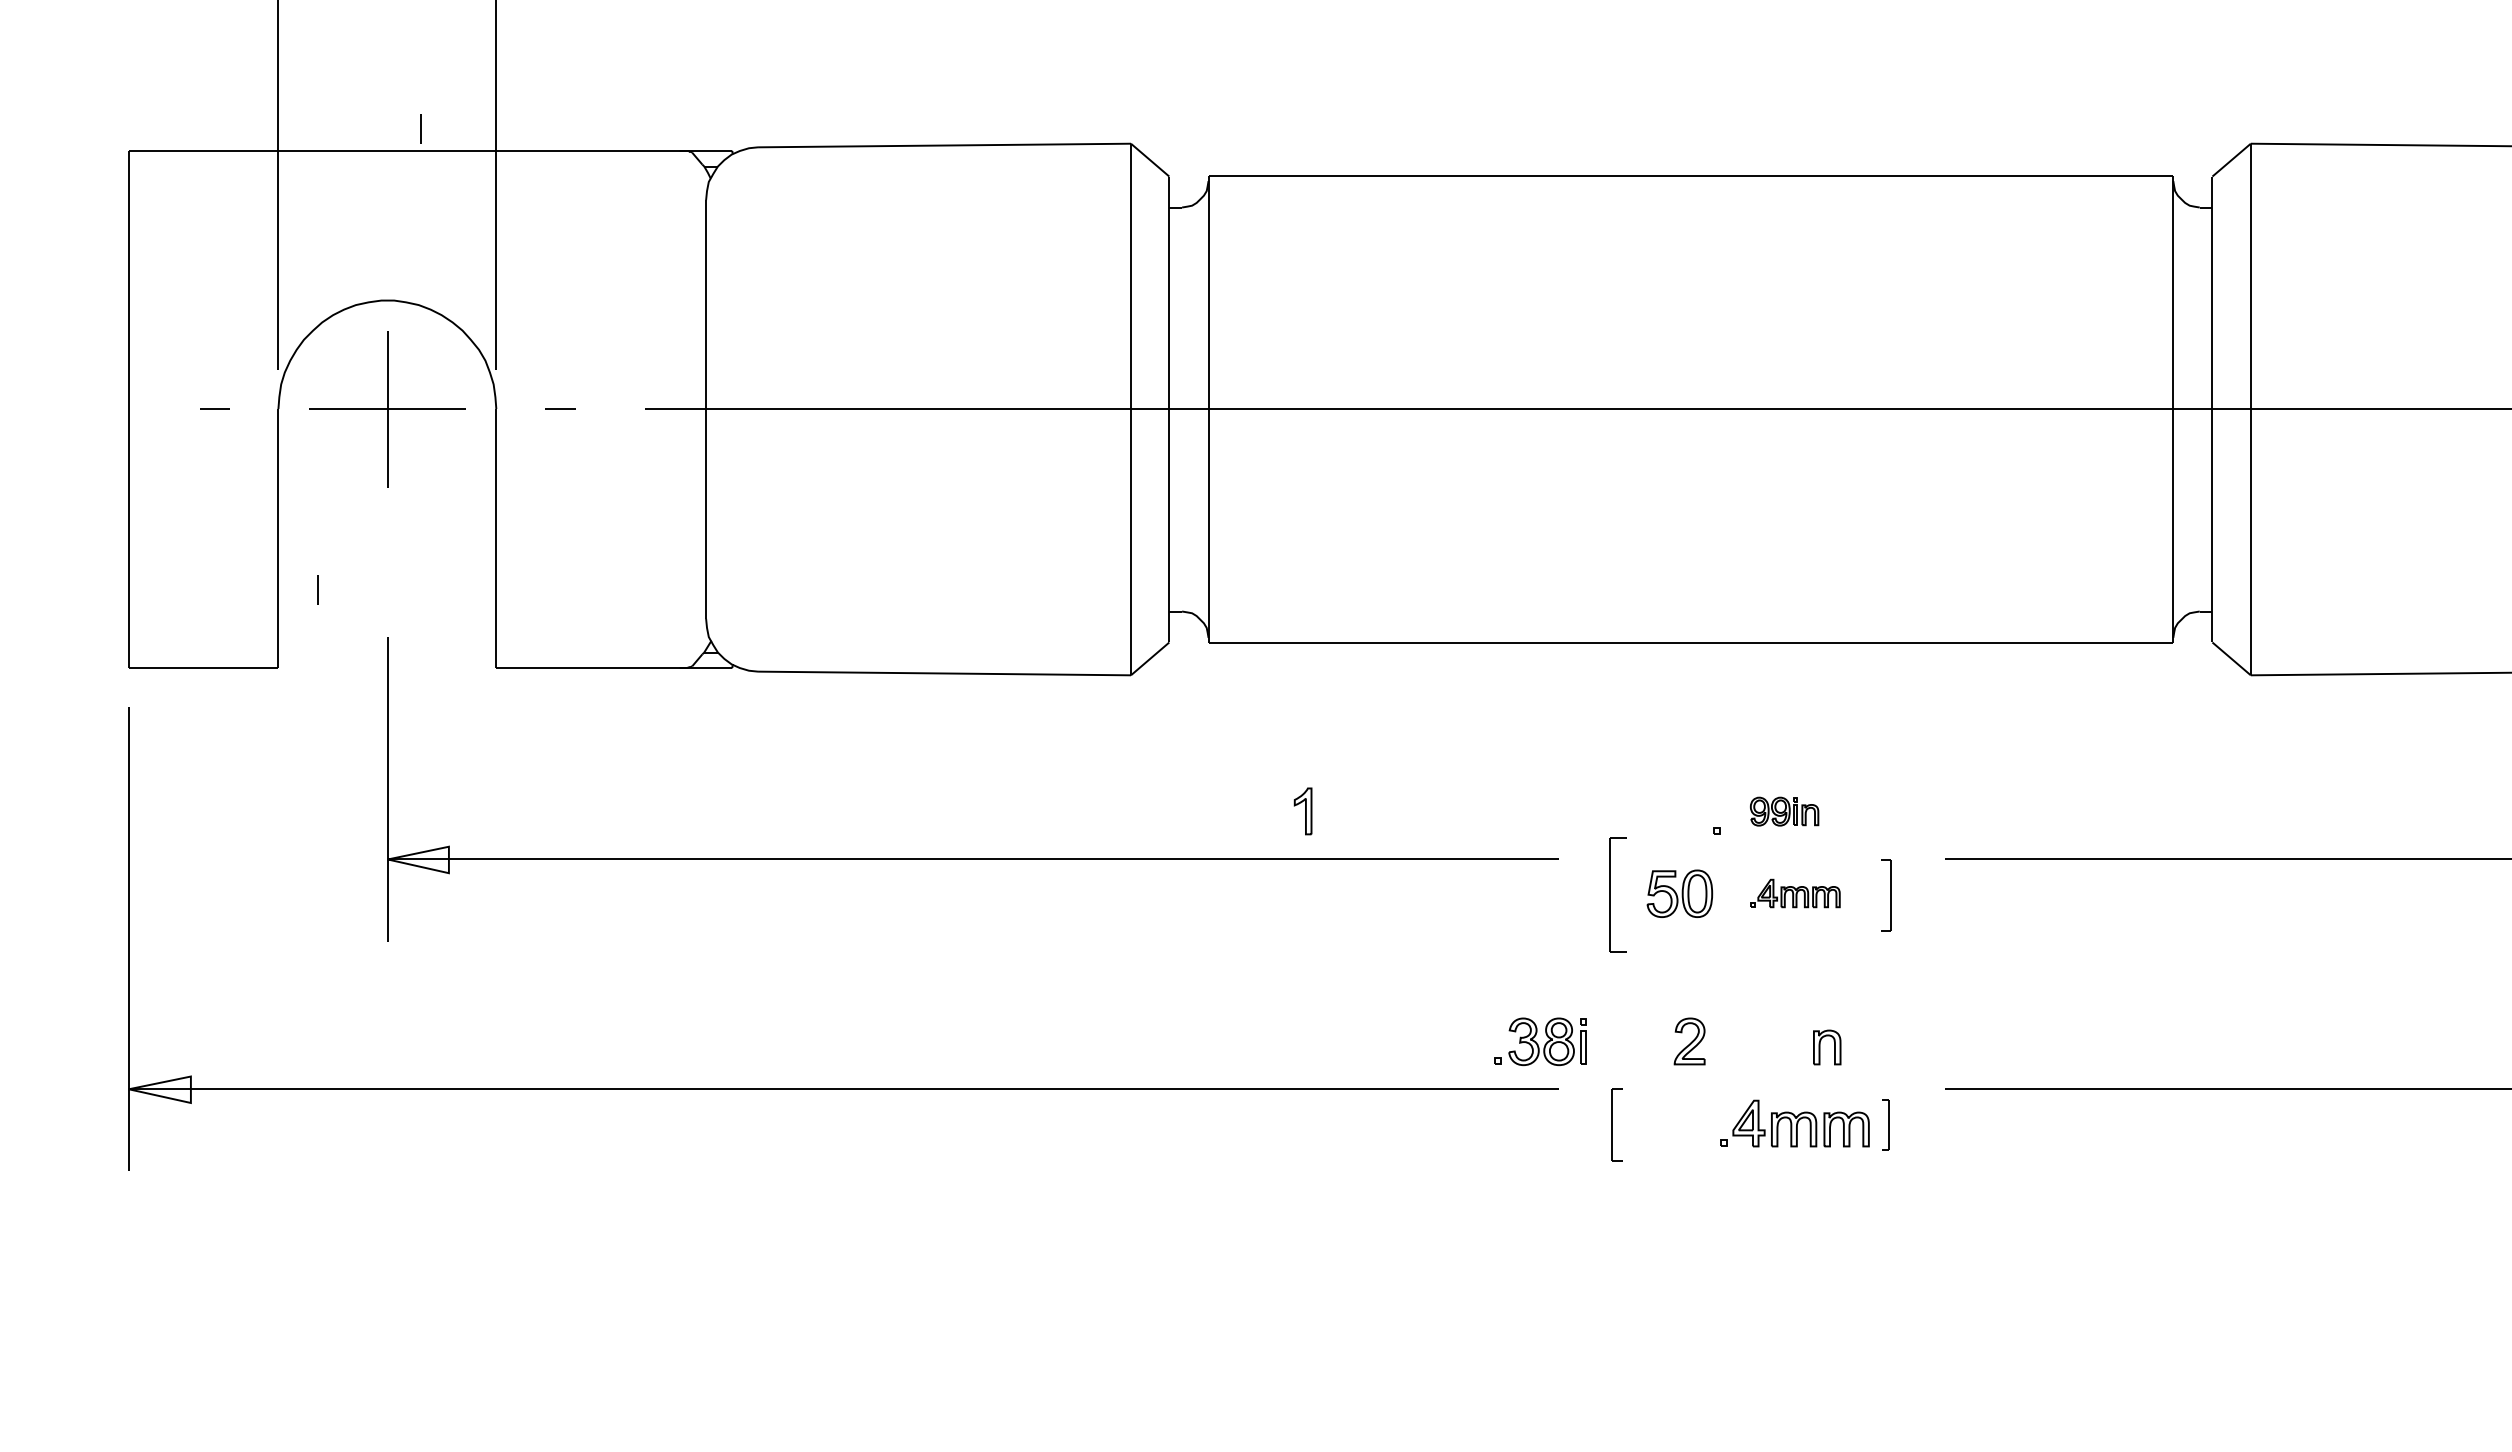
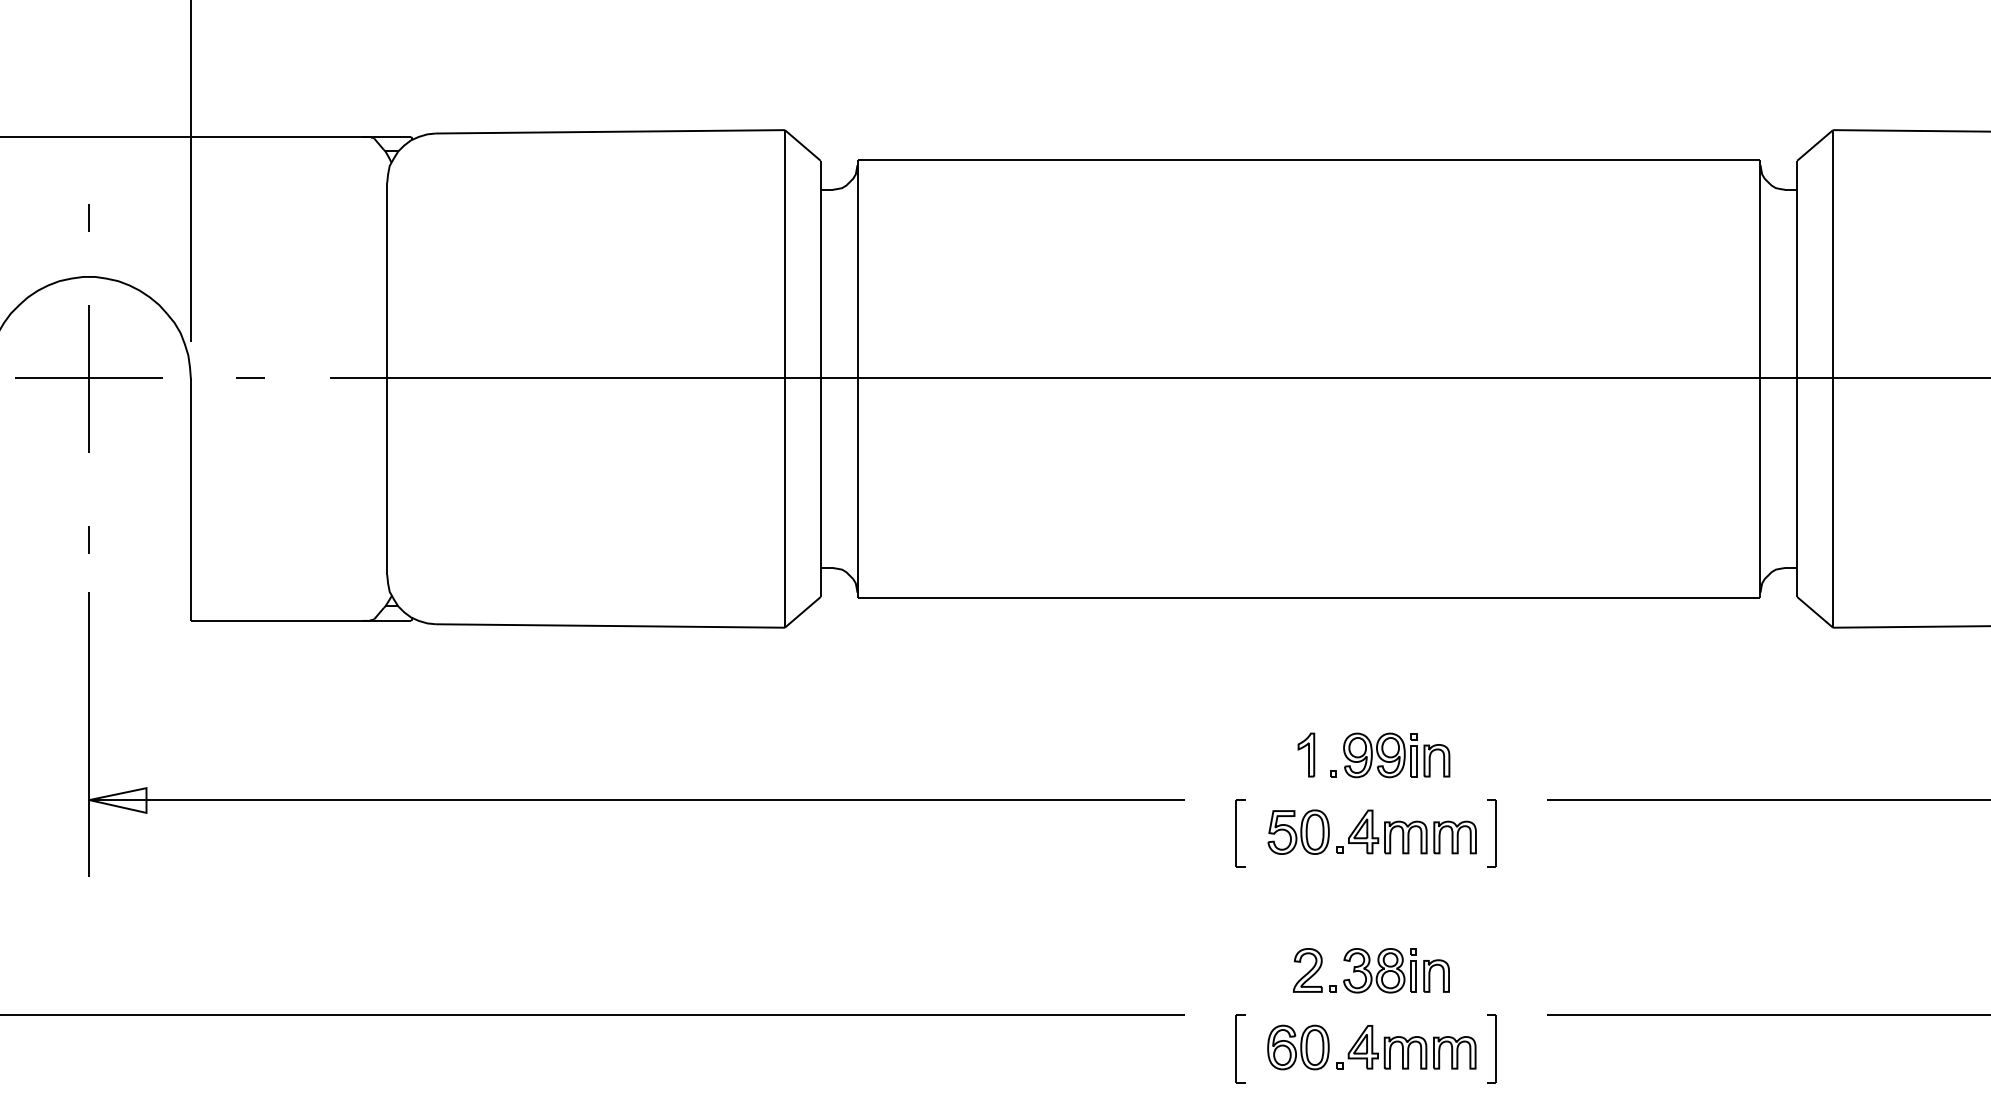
line: (420, 128) -> (89, 216), moved
line: (317, 589) -> (89, 539), moved
part: (1302, 811) -> (1305, 755), moved
part: (1784, 811) -> (1396, 755), size x1.67
part: (1795, 893) -> (1406, 831), size x1.67
part: (1616, 895) -> (1239, 833), size x0.62
part: (1540, 1041) -> (1373, 970), moved
part: (1679, 1123) -> (1298, 1047), added
part: (1886, 1124) -> (1492, 1048), size x1.43

